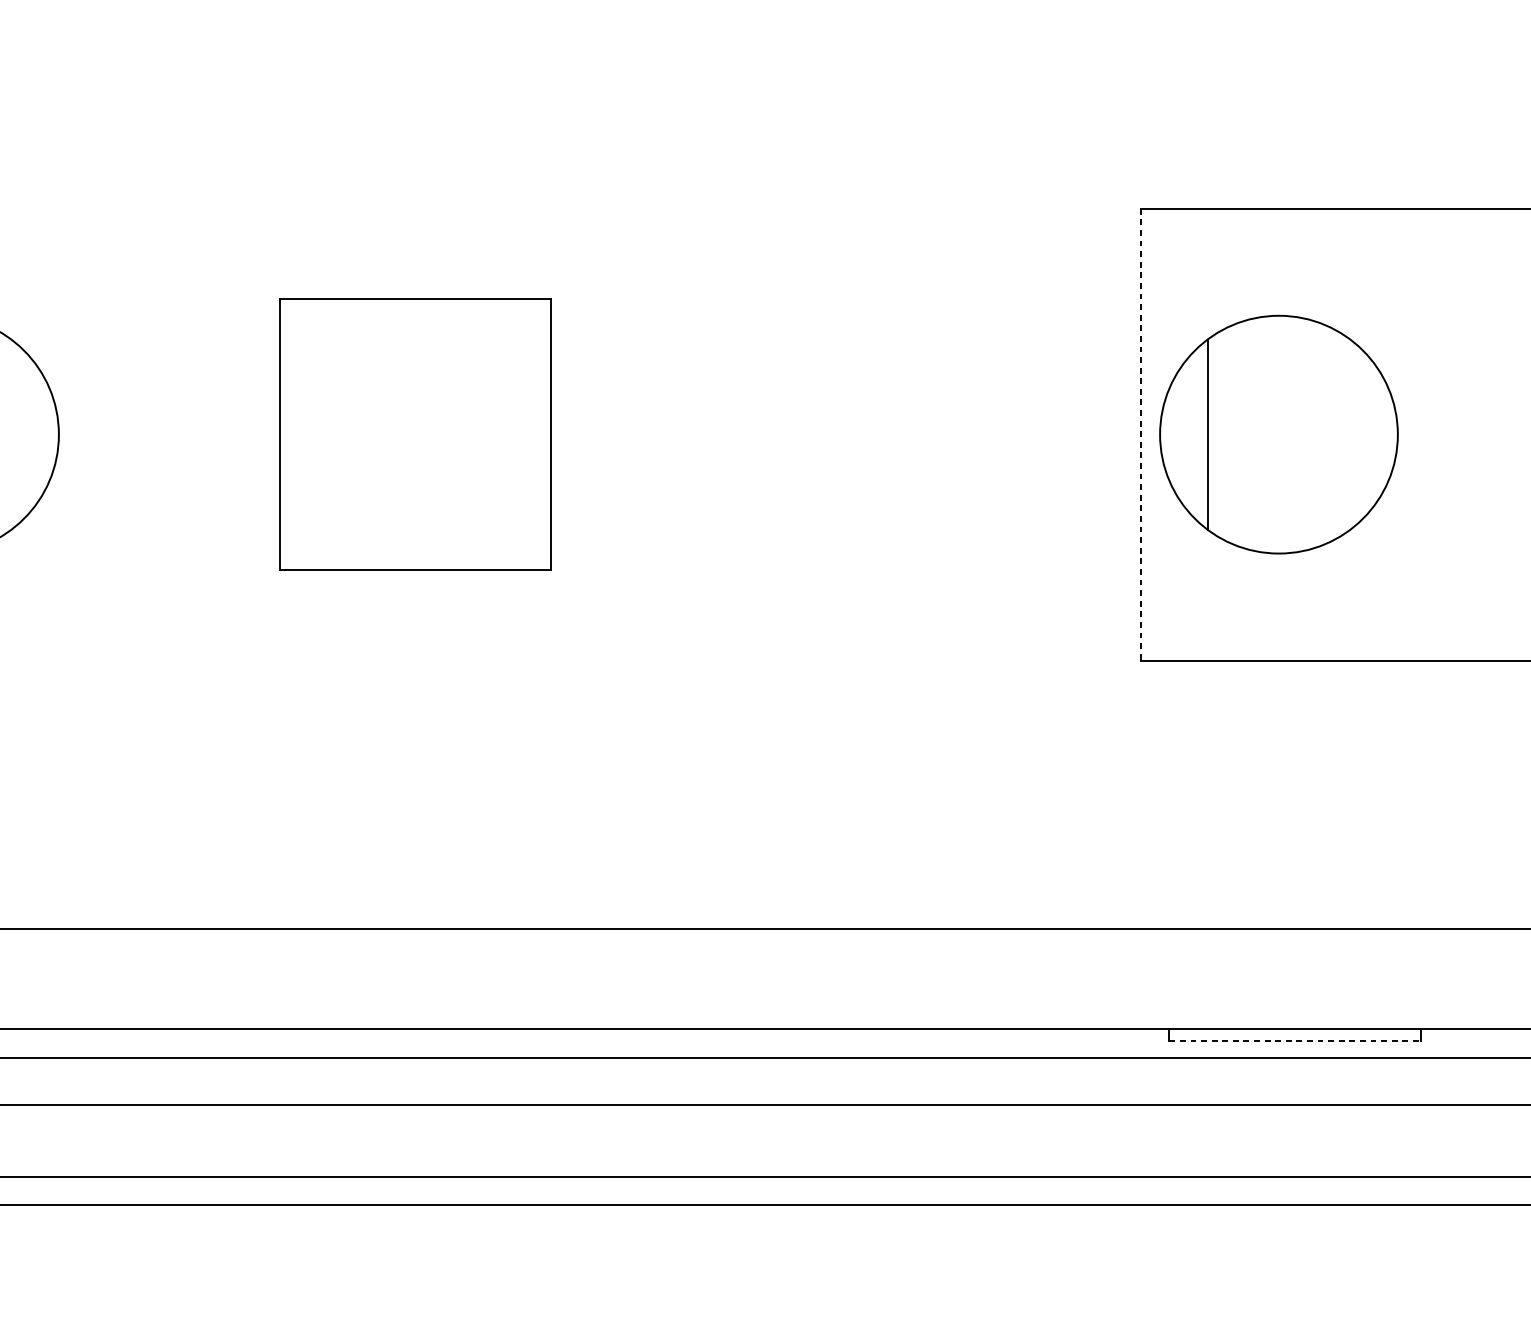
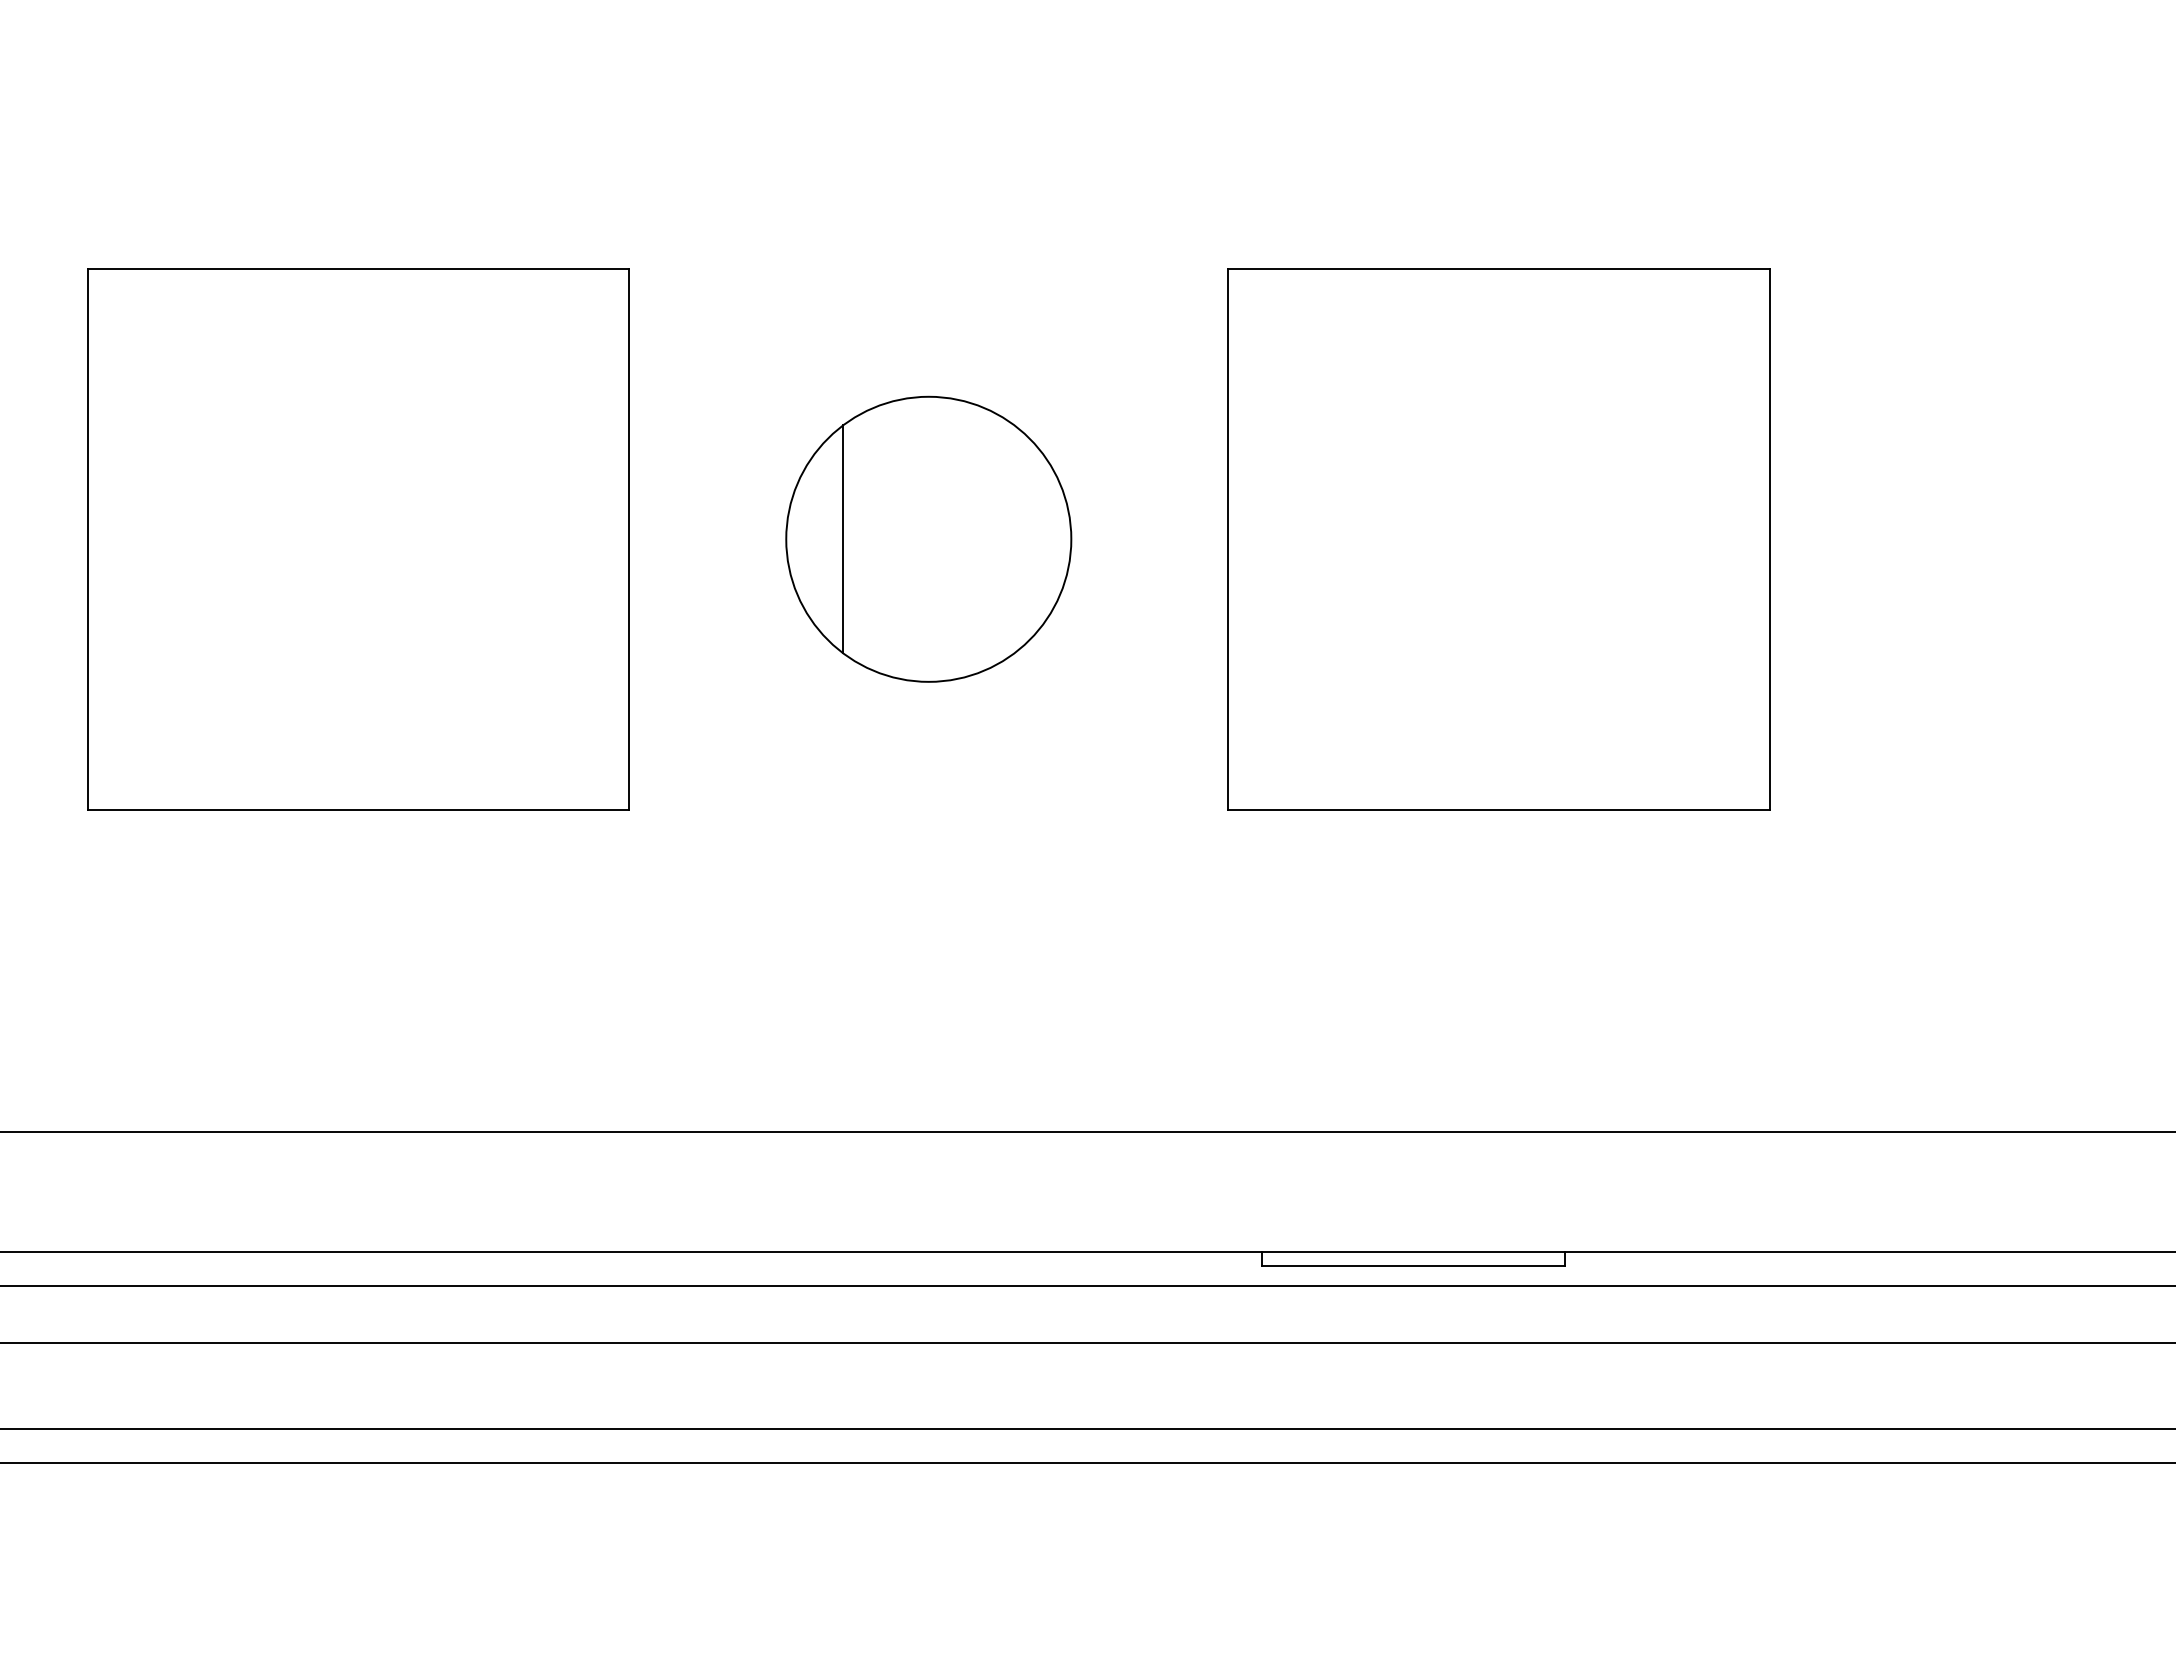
part: (1278, 433) -> (928, 538), moved
part: (415, 434) -> (358, 539), size x1.67
line: (1141, 434) -> (1228, 539), dashed -> solid
line: (1295, 1041) -> (1413, 1266), dashed -> solid

